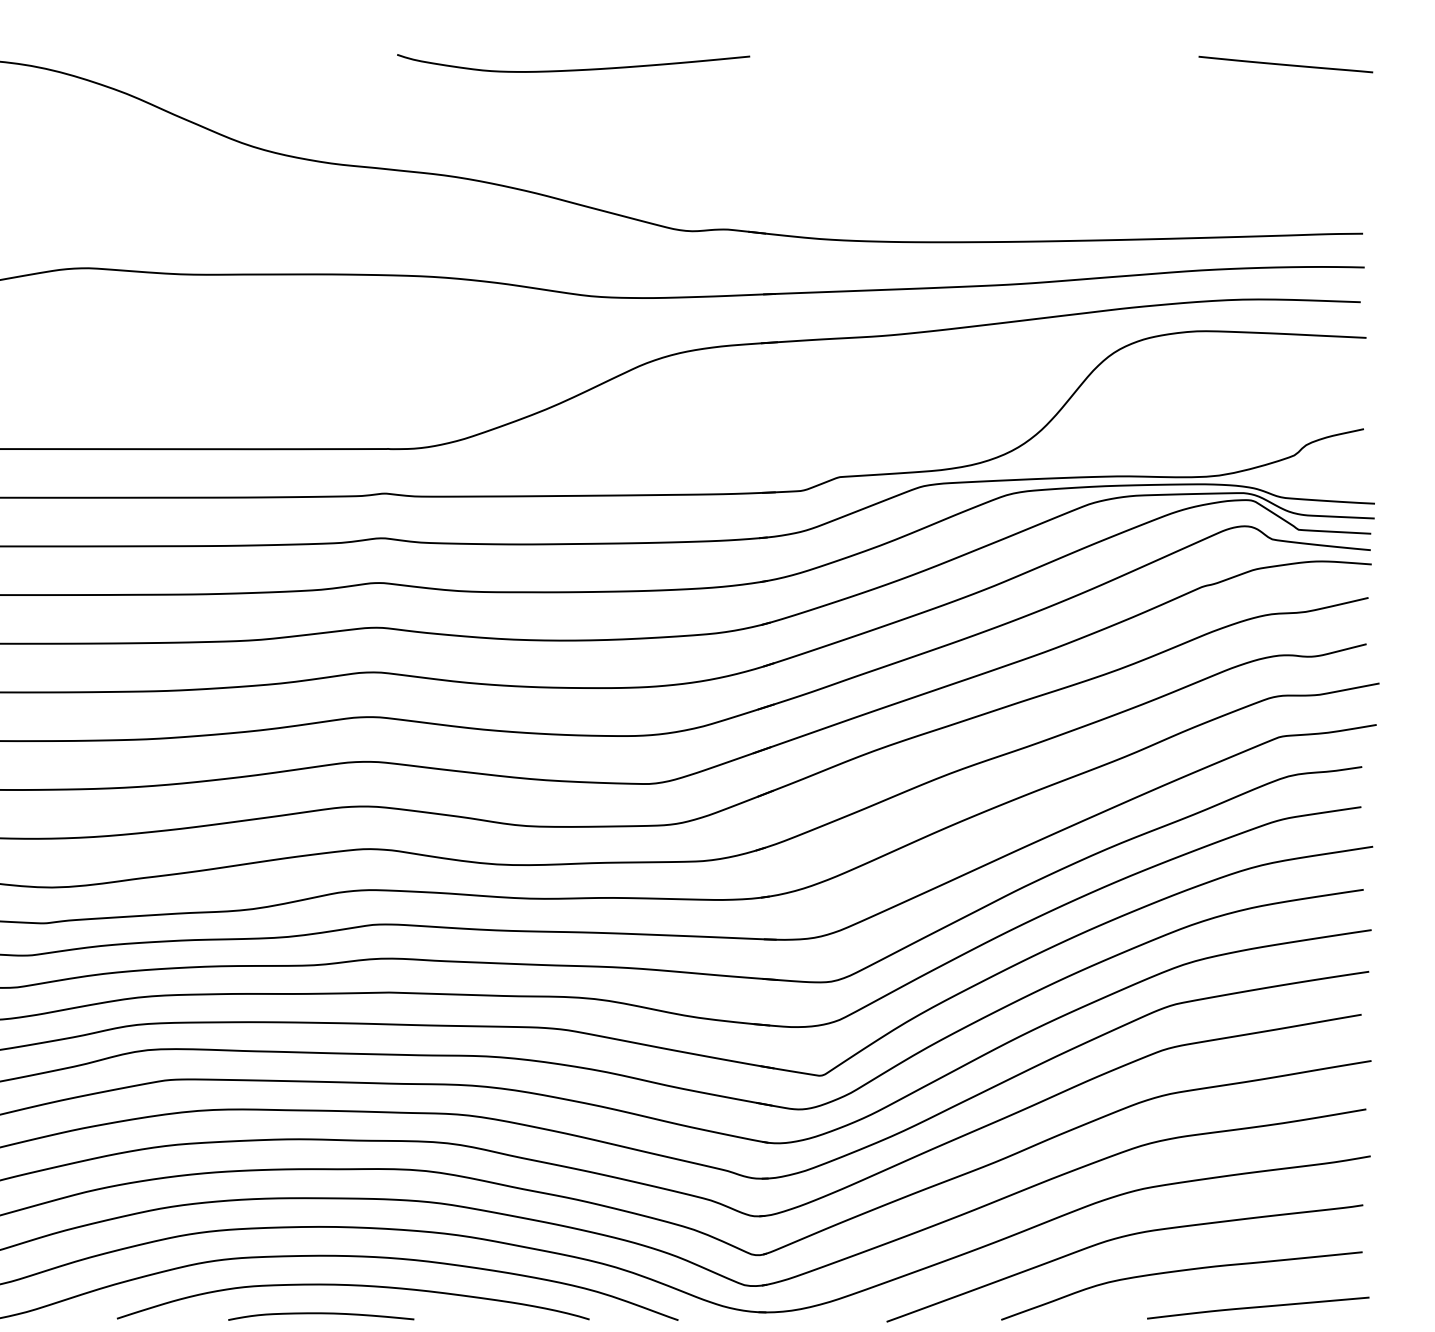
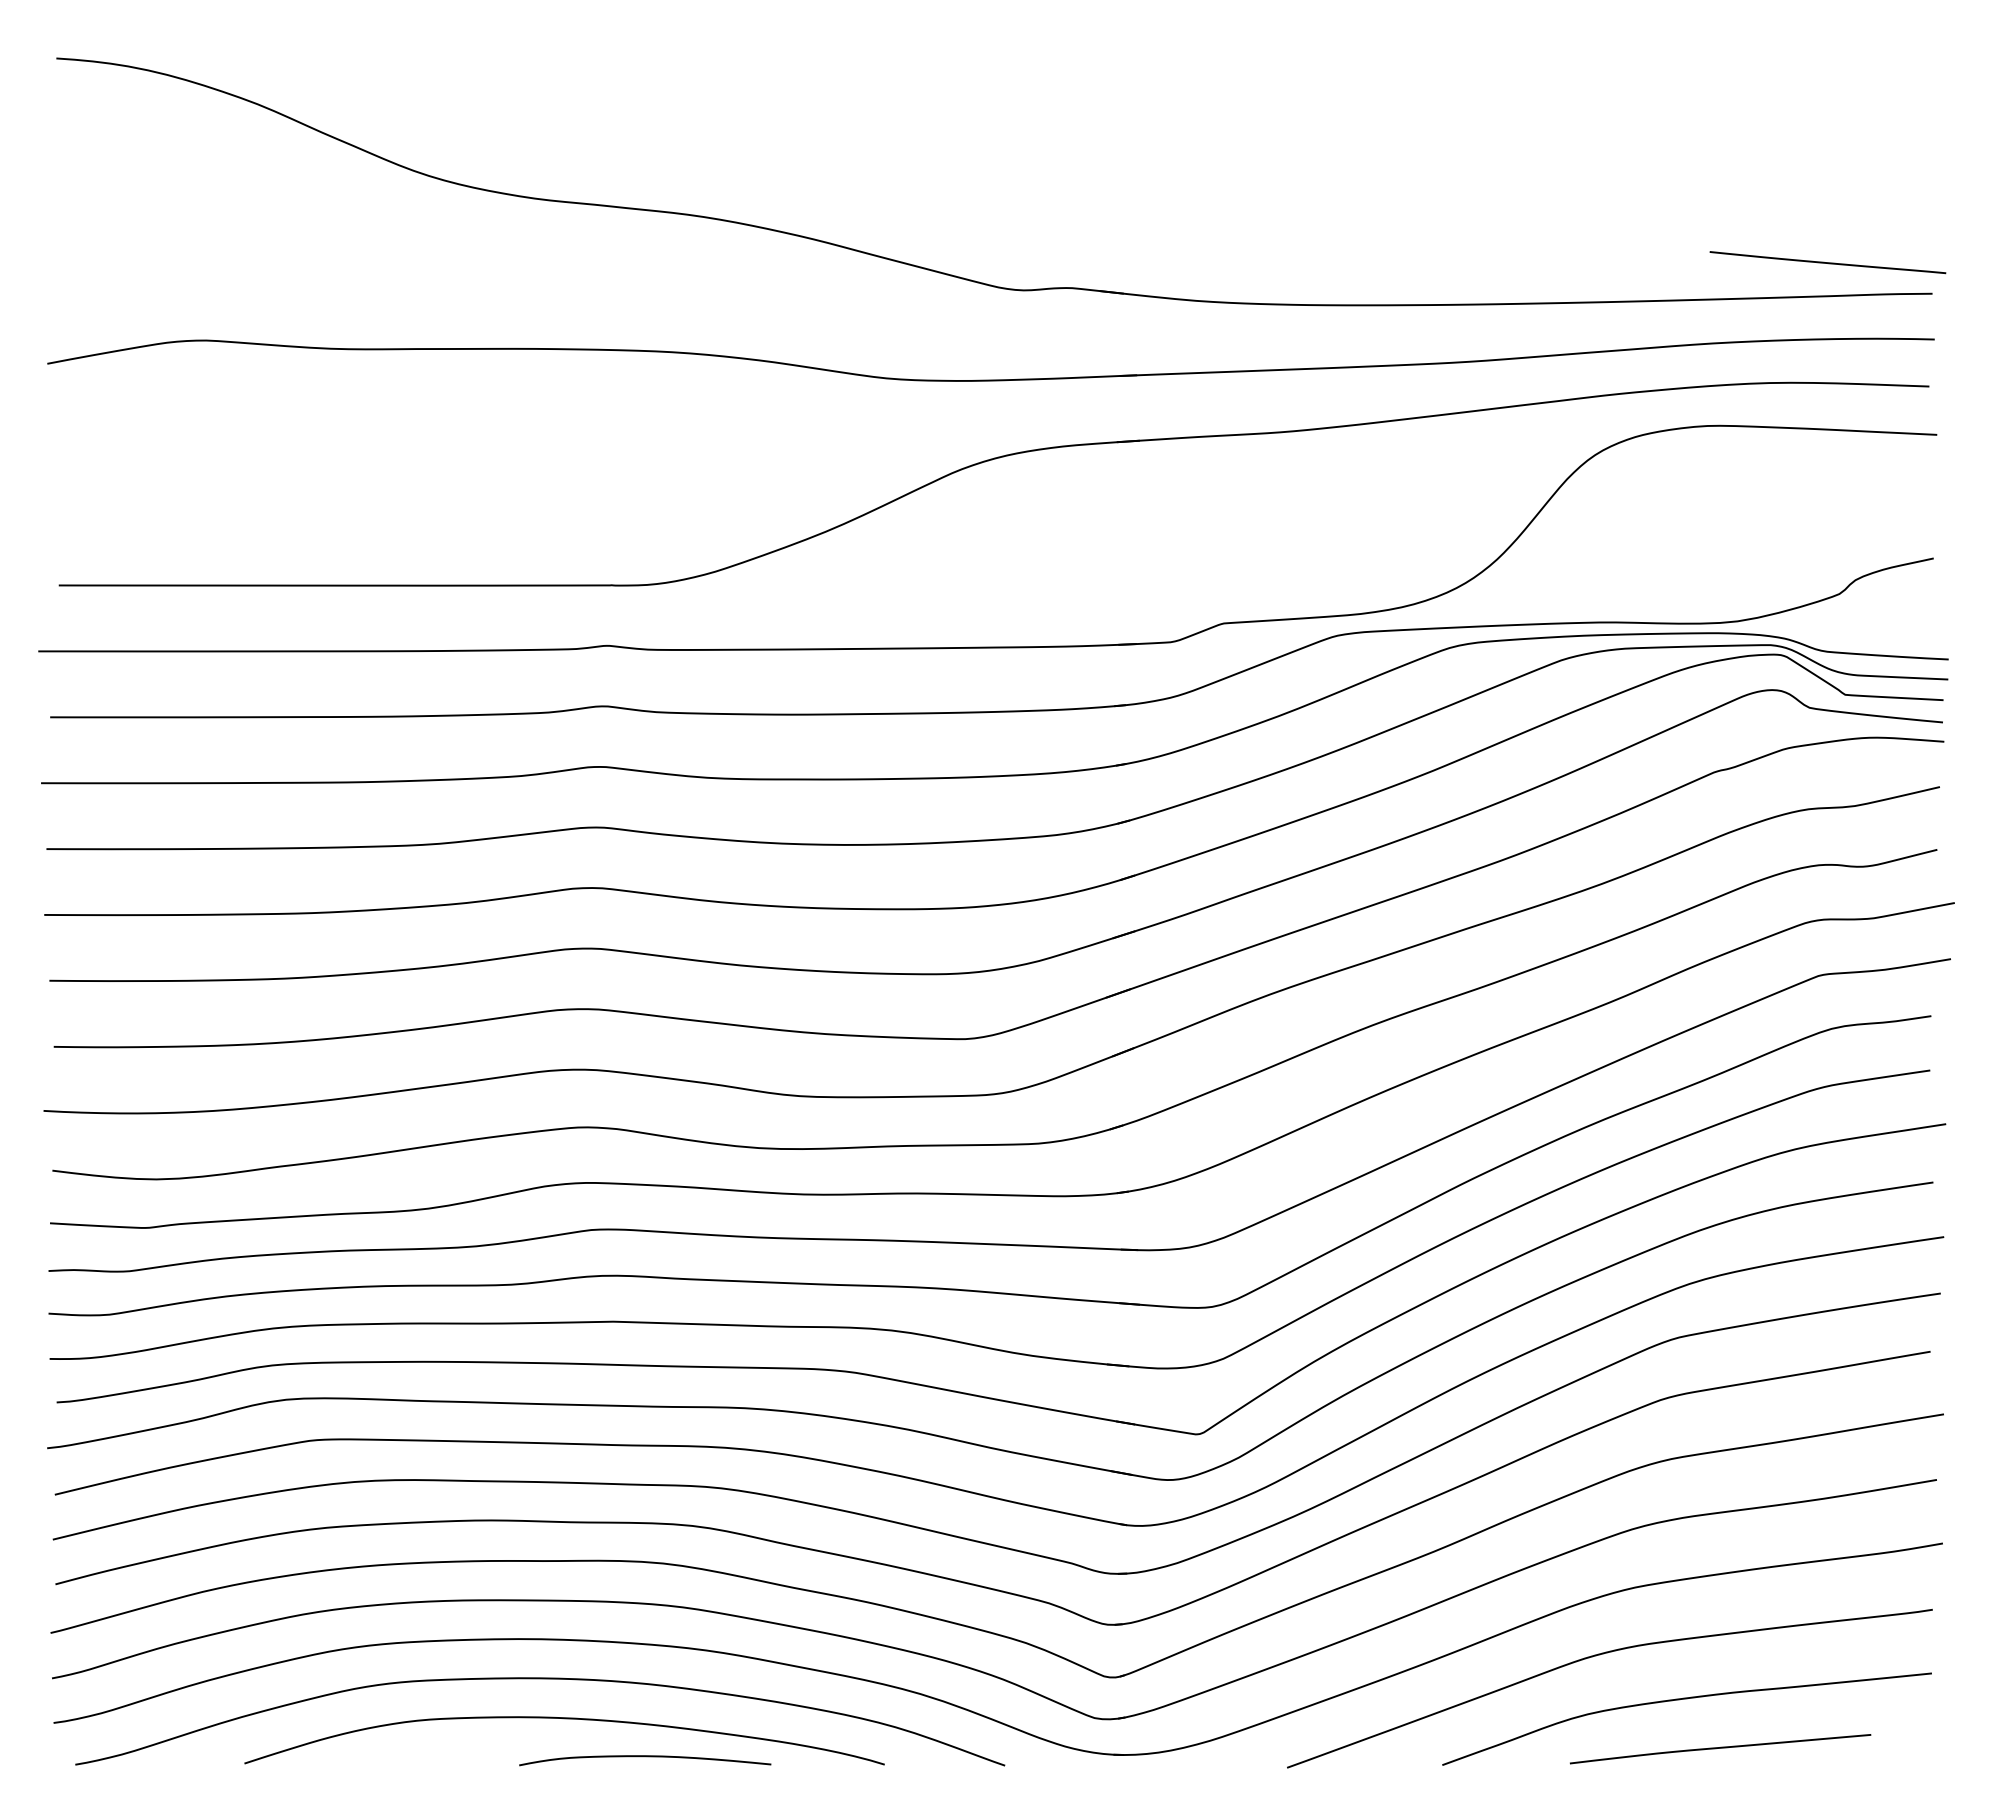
line: (1285, 64) -> (1827, 262), moved
curve: (573, 69) -> (863, 71), removed
curve: (1258, 1307) -> (1720, 1748), moved
curve: (321, 1314) -> (645, 1757), moved

